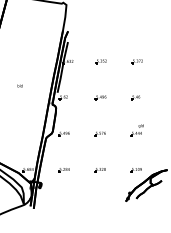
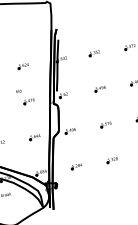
part: (28, 61) -> (22, 65), added
part: (28, 97) -> (29, 101), added
part: (27, 133) -> (34, 136), added

